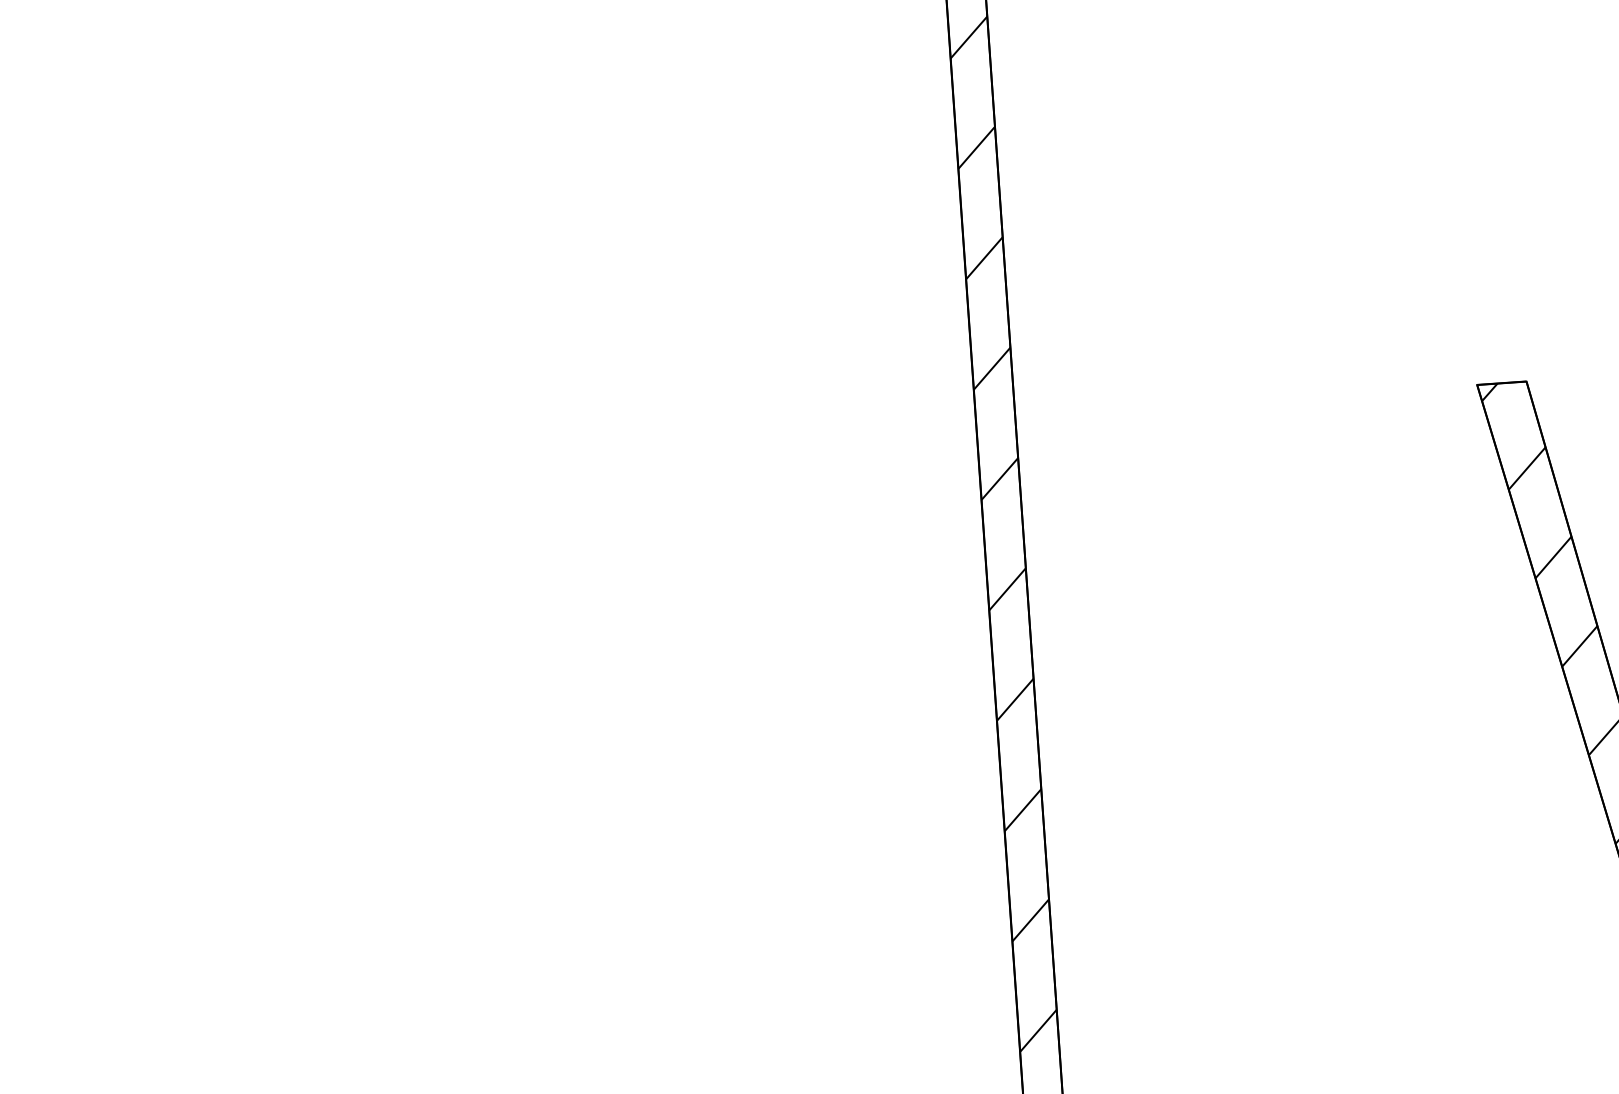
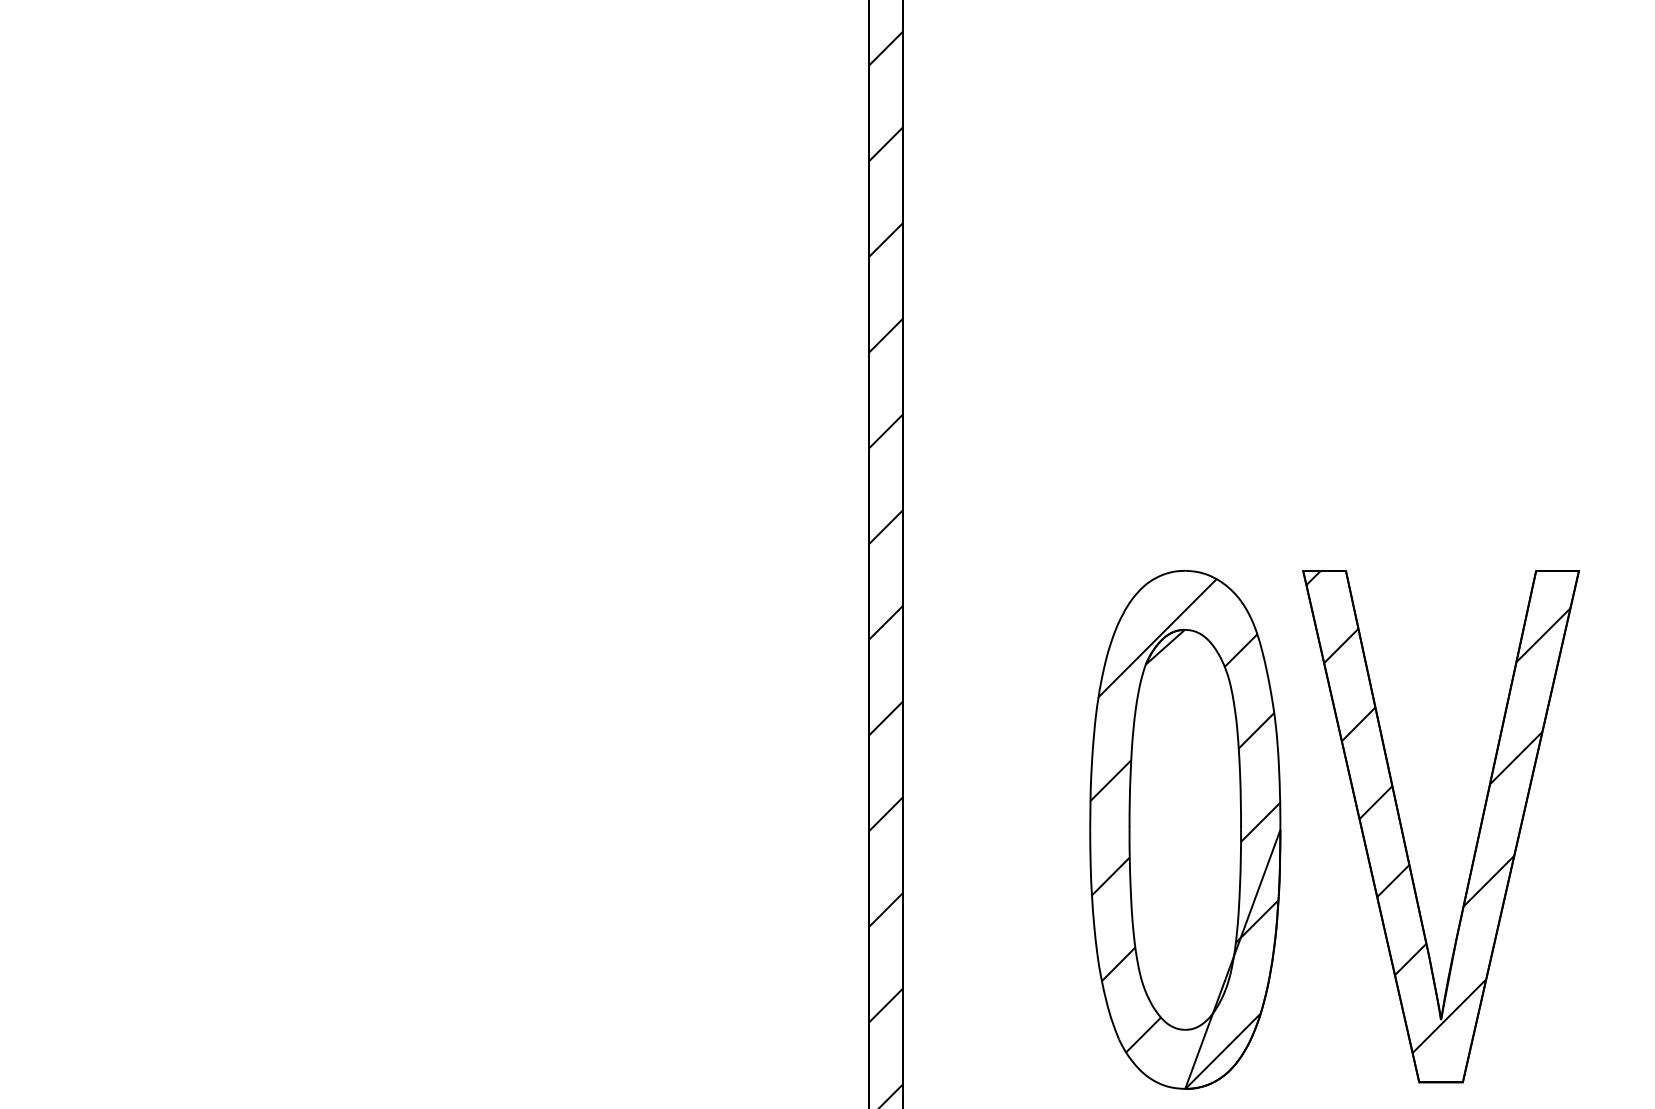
part: (1362, 692) -> (1185, 829), added

